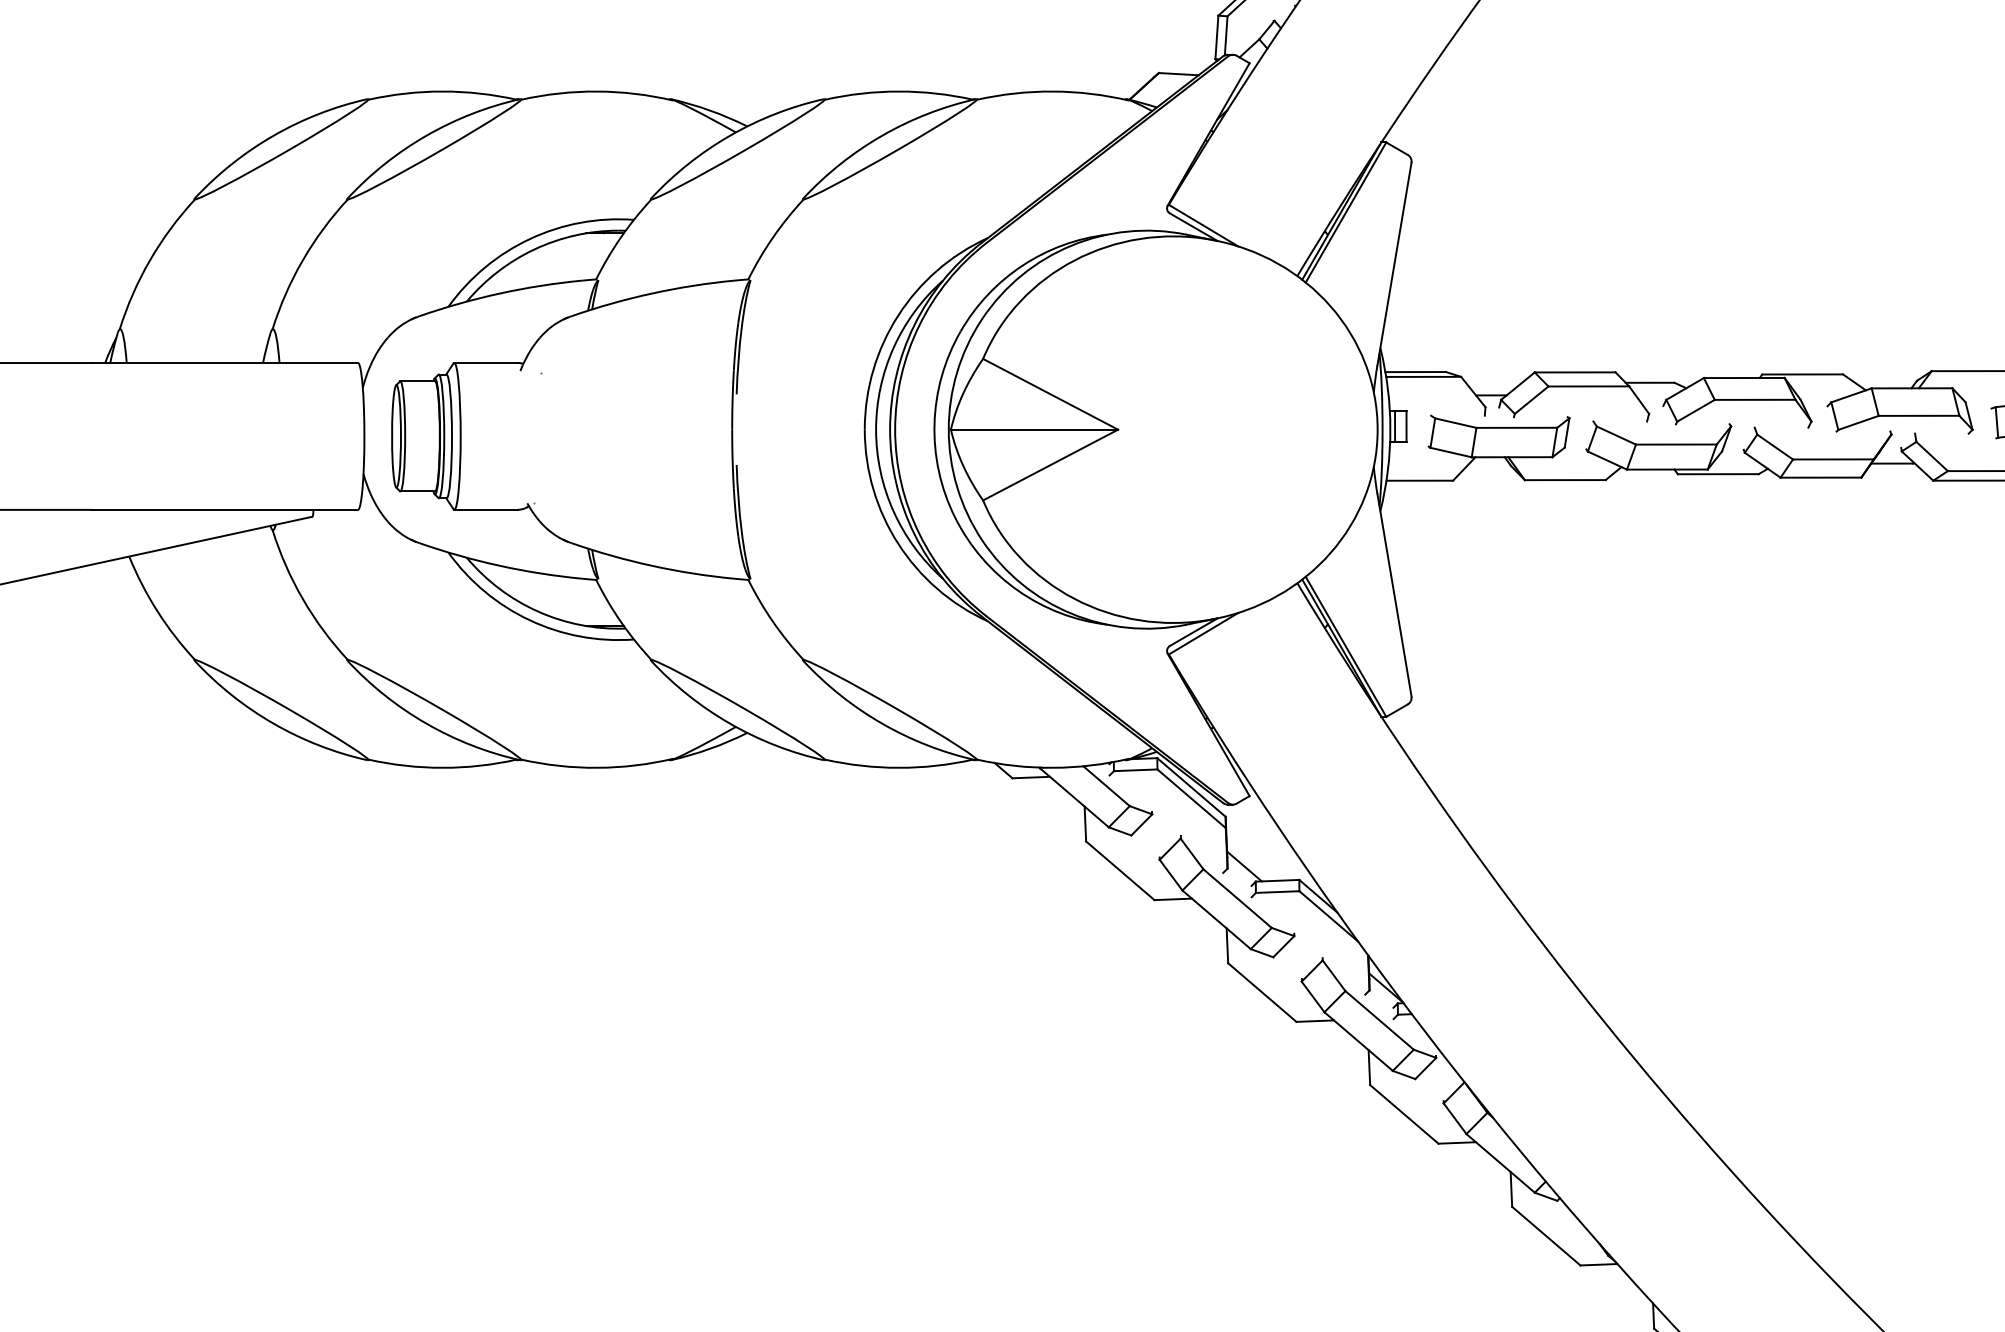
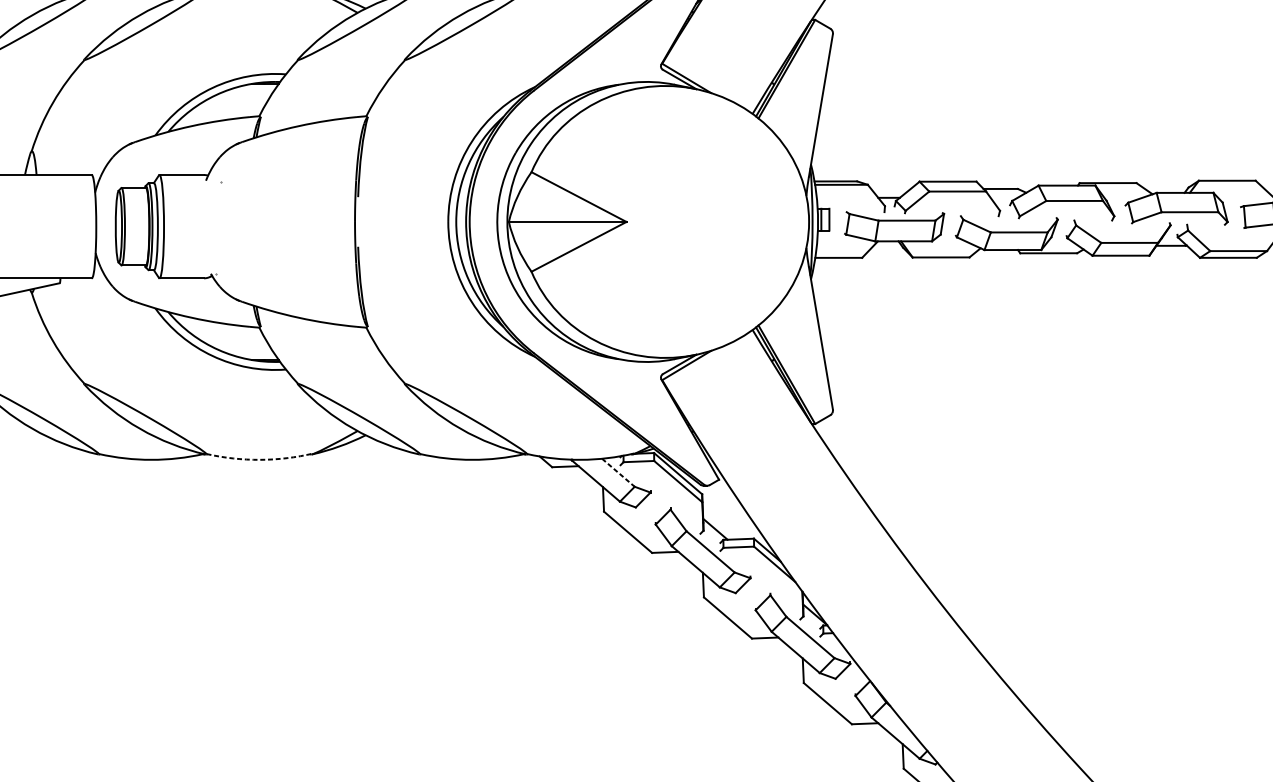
arc: (597, 767) -> (260, 459), solid -> dashed
line: (1106, 786) -> (618, 472), solid -> dashed

